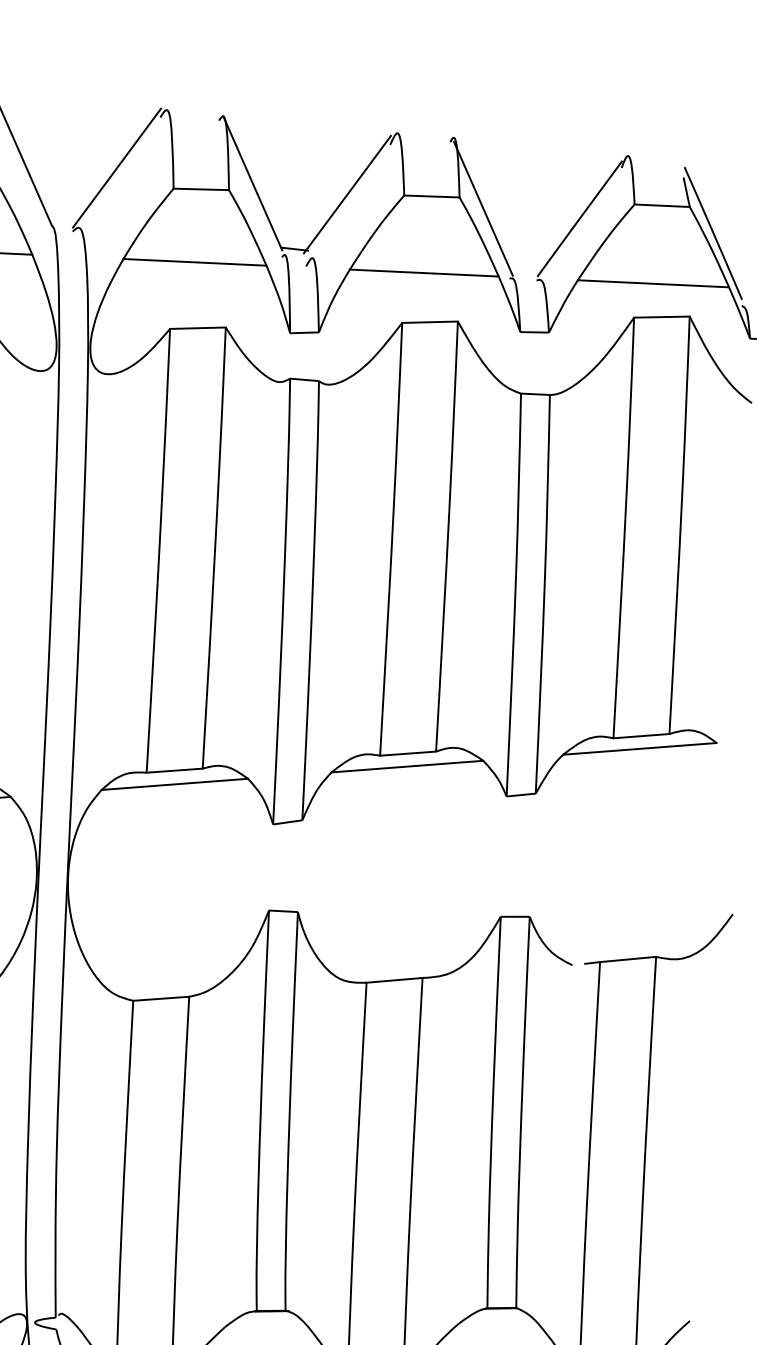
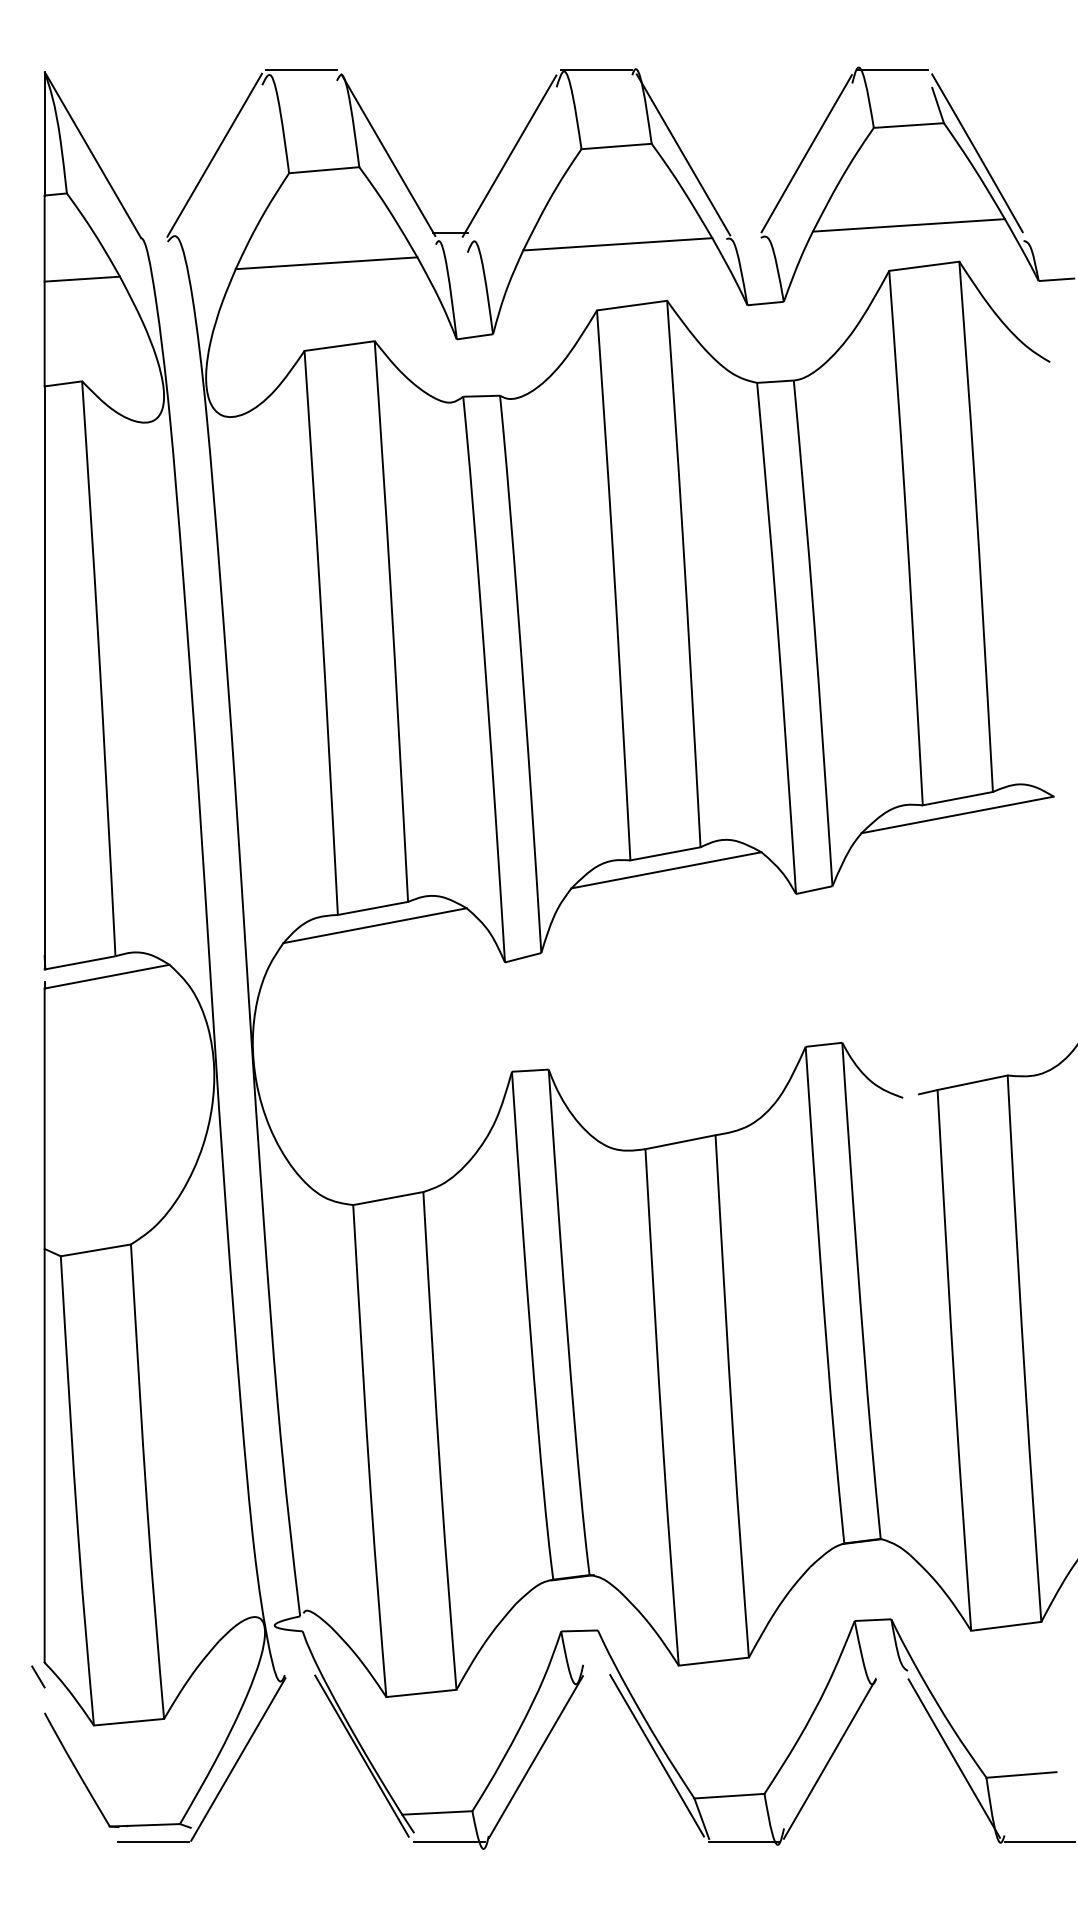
line: (192, 109) -> (301, 70), added
line: (422, 135) -> (596, 70), added
line: (653, 161) -> (891, 70), added

